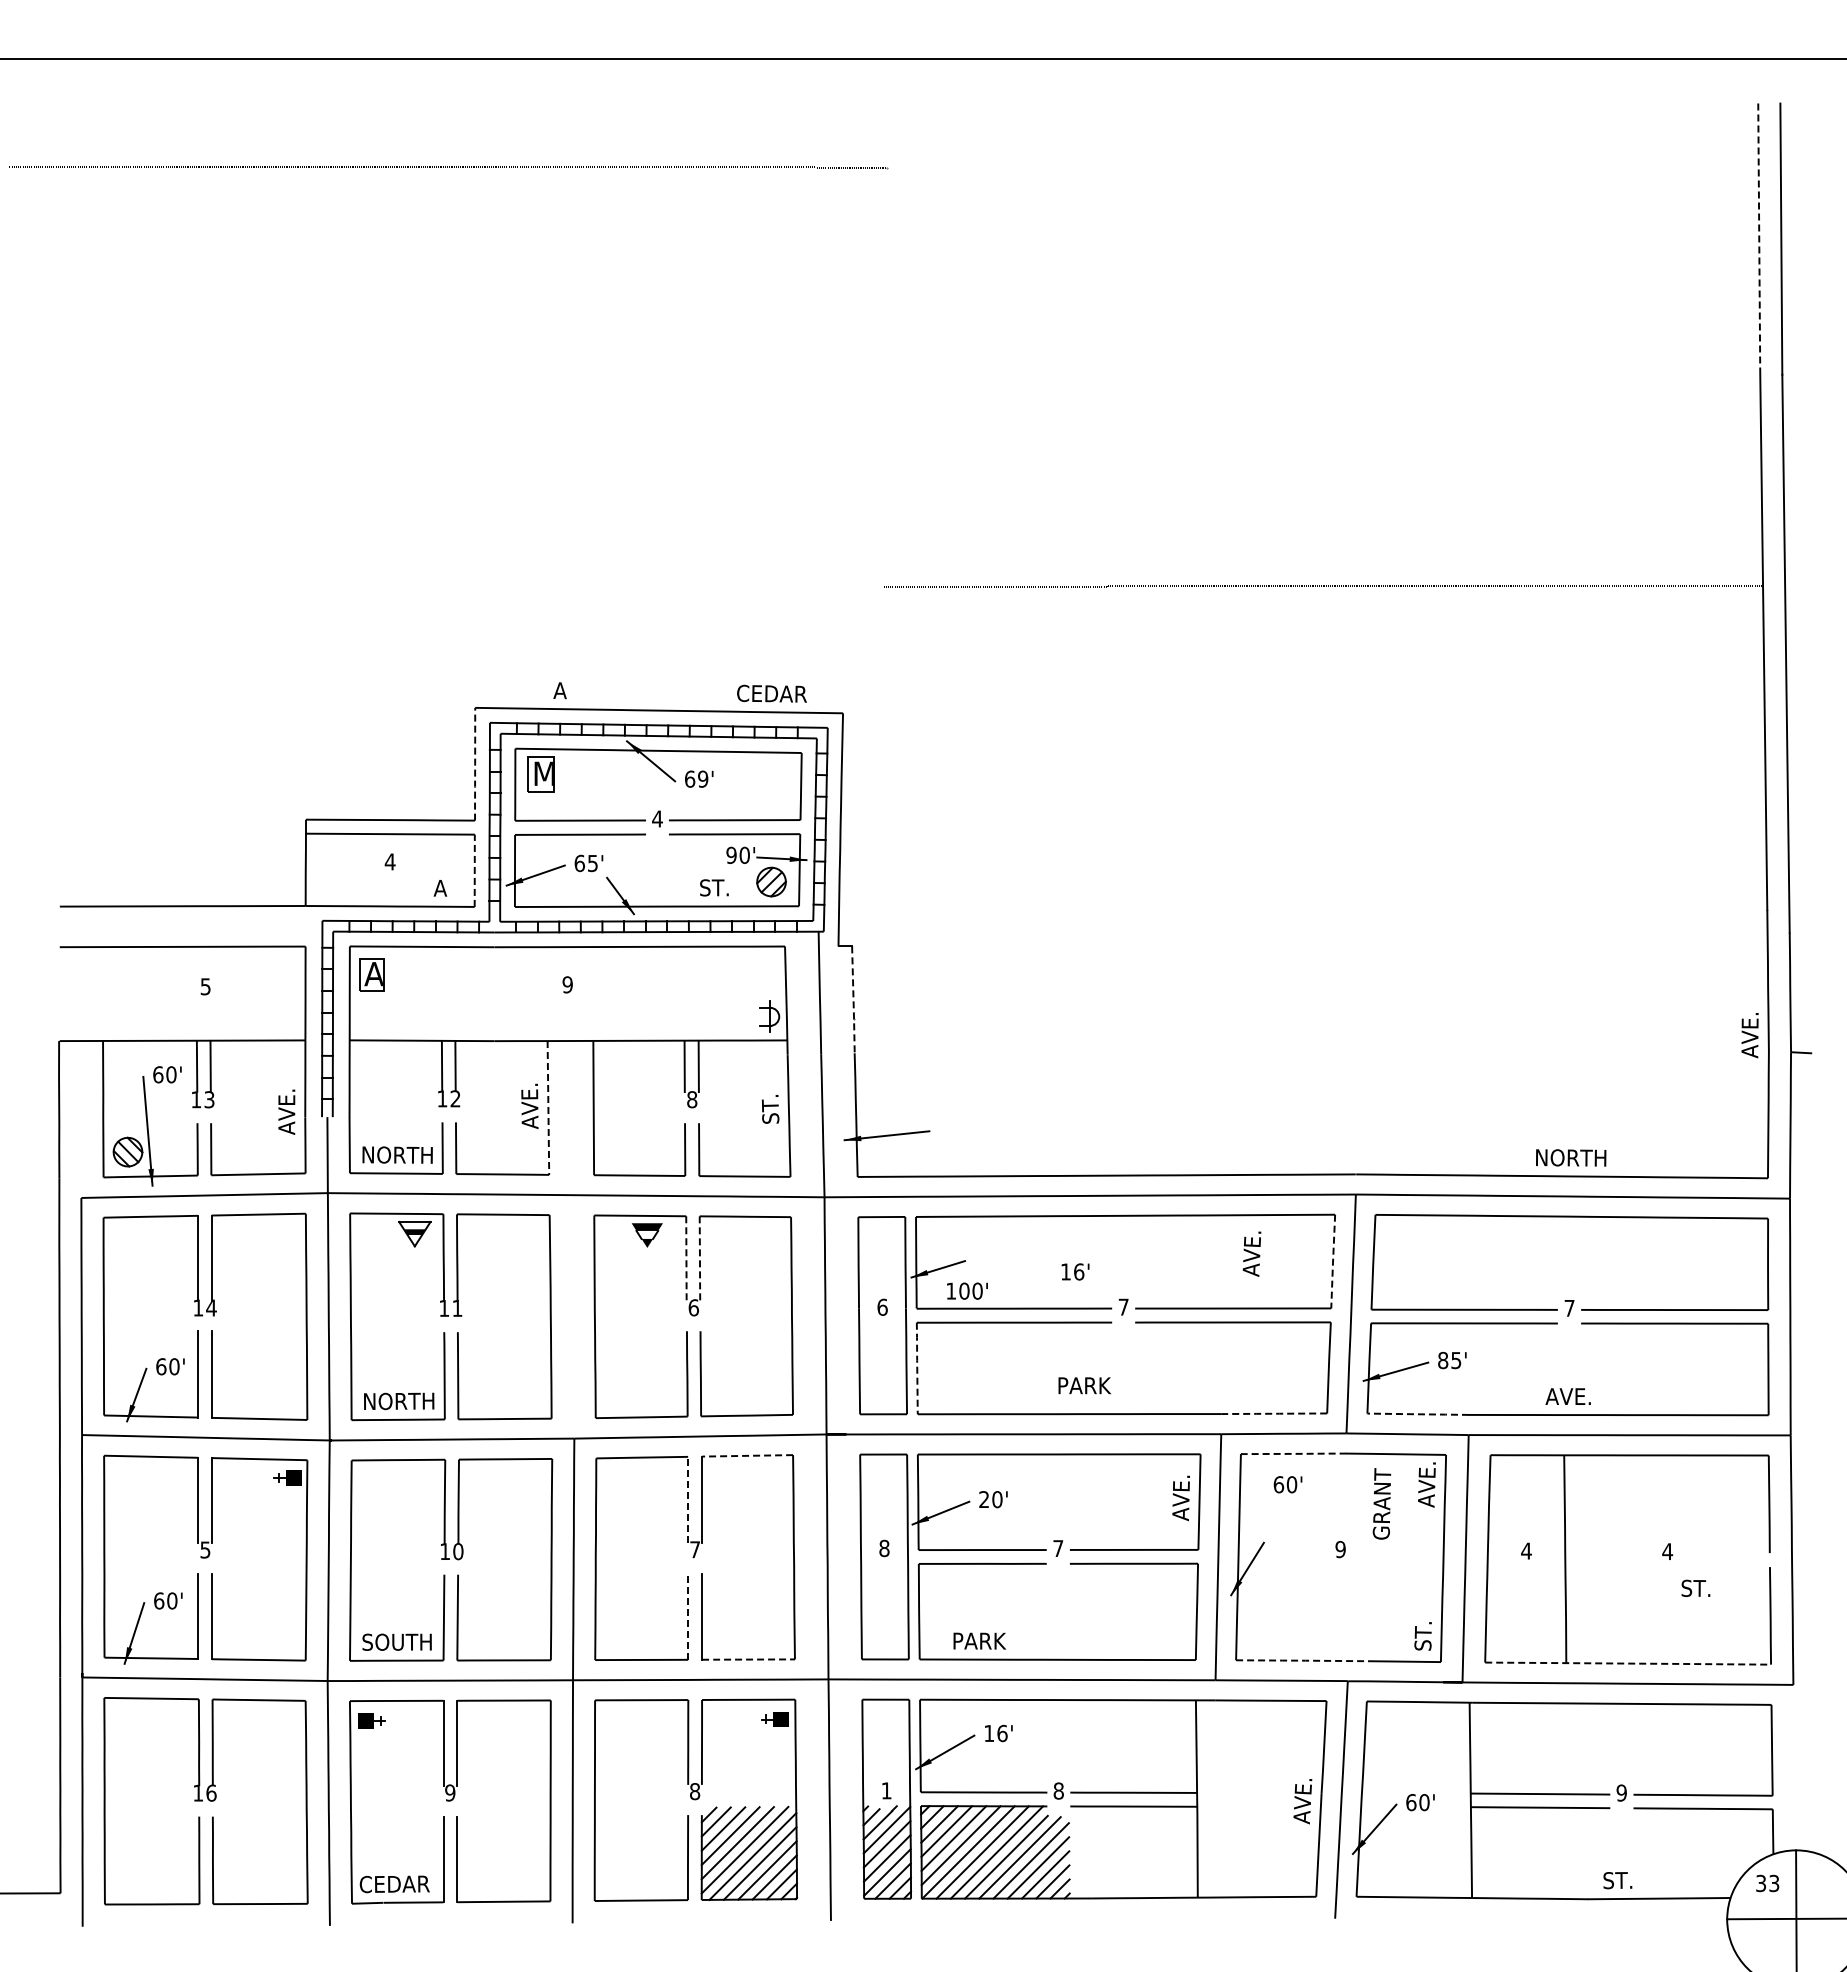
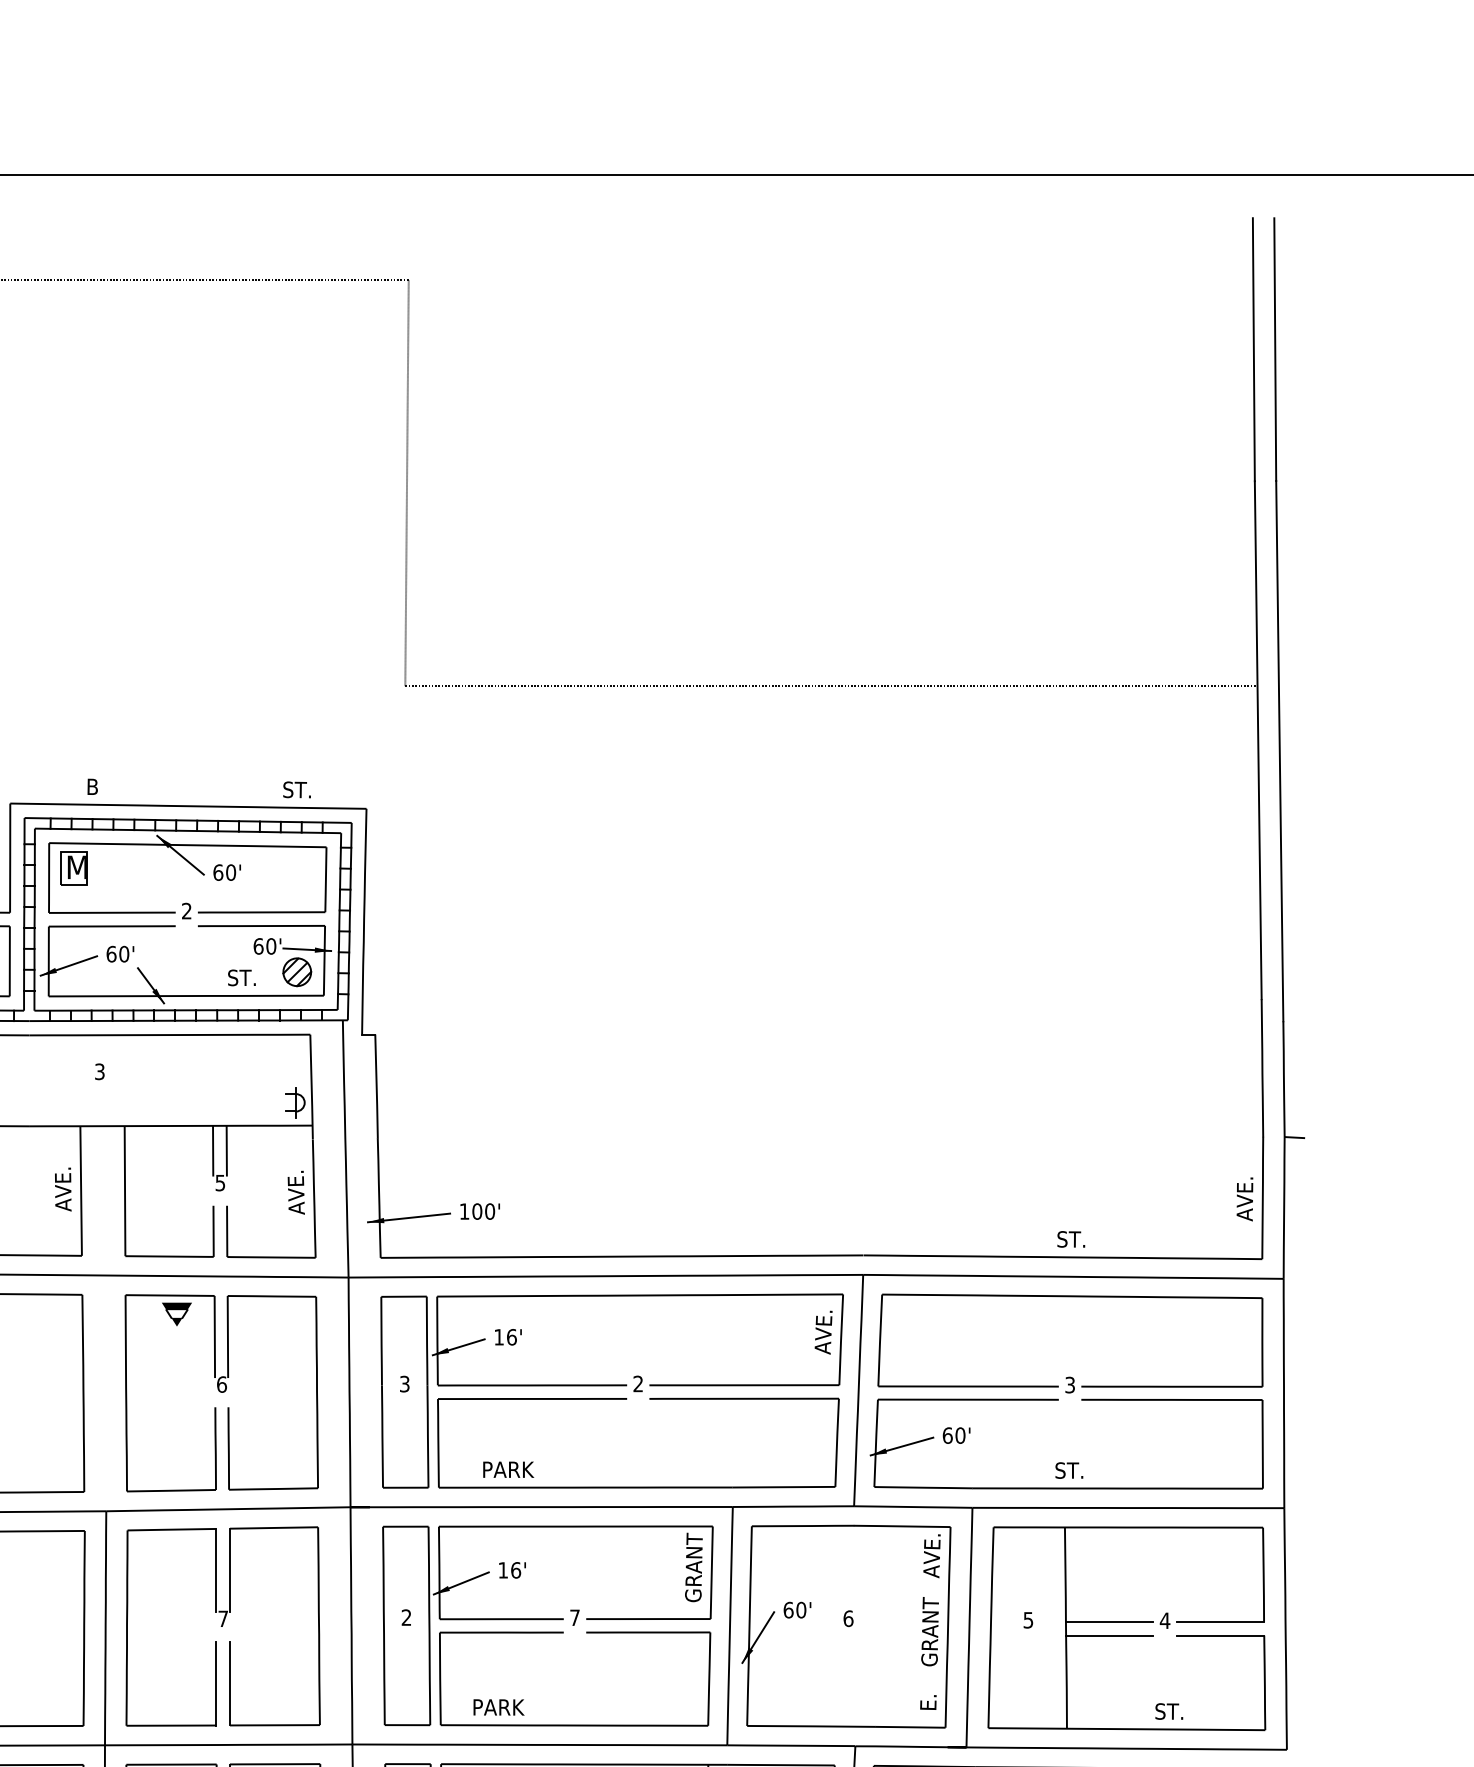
line: (1759, 239) -> (1254, 349), dashed -> solid
line: (884, 376) -> (406, 482), added
text: (559, 690) -> (91, 786), A -> B
text: (771, 693) -> (297, 789), CEDAR -> ST.
line: (475, 764) -> (10, 858), dashed -> solid
text: (703, 778) -> (231, 871), 69' -> 60'
text: (657, 818) -> (186, 910), 4 -> 2
text: (731, 855) -> (258, 946), 90' -> 60'
text: (592, 863) -> (123, 954), 65' -> 60'
line: (474, 870) -> (9, 961), dashed -> solid
text: (567, 984) -> (99, 1071), 9 -> 3
line: (853, 1001) -> (376, 1087), dashed -> solid
text: (1749, 1035) -> (1244, 1199), moved
text: (692, 1099) -> (220, 1182), 8 -> 5
line: (548, 1107) -> (81, 1190), dashed -> solid
text: (770, 1109) -> (296, 1192), ST. -> AVE.
text: (1571, 1157) -> (1072, 1239), NORTH -> ST.
text: (1251, 1253) -> (823, 1331), moved
line: (686, 1259) -> (214, 1337), dashed -> solid
line: (699, 1259) -> (227, 1337), dashed -> solid
line: (1332, 1262) -> (840, 1340), dashed -> solid
text: (1075, 1271) -> (508, 1336), moved
text: (967, 1290) -> (480, 1210), moved
text: (882, 1306) -> (404, 1383), 6 -> 3
text: (1123, 1306) -> (638, 1383), 7 -> 2
text: (1569, 1307) -> (1070, 1384), 7 -> 3
text: (1449, 1360) -> (953, 1435), 85' -> 60'
line: (917, 1367) -> (438, 1442), dashed -> solid
text: (1084, 1385) -> (508, 1469), moved
text: (1567, 1396) -> (1068, 1470), AVE. -> ST.
line: (1273, 1413) -> (783, 1486), dashed -> solid
line: (1419, 1414) -> (924, 1487), dashed -> solid
line: (1294, 1453) -> (803, 1525), dashed -> solid
line: (747, 1455) -> (273, 1527), dashed -> solid
text: (1287, 1484) -> (796, 1609), moved
text: (1180, 1496) -> (693, 1567), AVE. -> GRANT
line: (688, 1499) -> (216, 1570), dashed -> solid
text: (990, 1499) -> (509, 1570), 20' -> 16'
text: (1381, 1503) -> (929, 1631), moved
text: (884, 1548) -> (406, 1617), 8 -> 2
text: (1340, 1549) -> (848, 1618), 9 -> 6
text: (1526, 1550) -> (1028, 1619), 4 -> 5
line: (1610, 1553) -> (1109, 1622), added
line: (1724, 1553) -> (1220, 1622), added
line: (1610, 1567) -> (1109, 1636), added
line: (1724, 1567) -> (1220, 1636), added
text: (1695, 1587) -> (1168, 1710), moved
line: (688, 1616) -> (216, 1683), dashed -> solid
text: (1422, 1636) -> (927, 1702), ST. -> E.
line: (747, 1659) -> (273, 1725), dashed -> solid
line: (1302, 1660) -> (811, 1726), dashed -> solid
line: (1630, 1663) -> (1129, 1729), dashed -> solid

